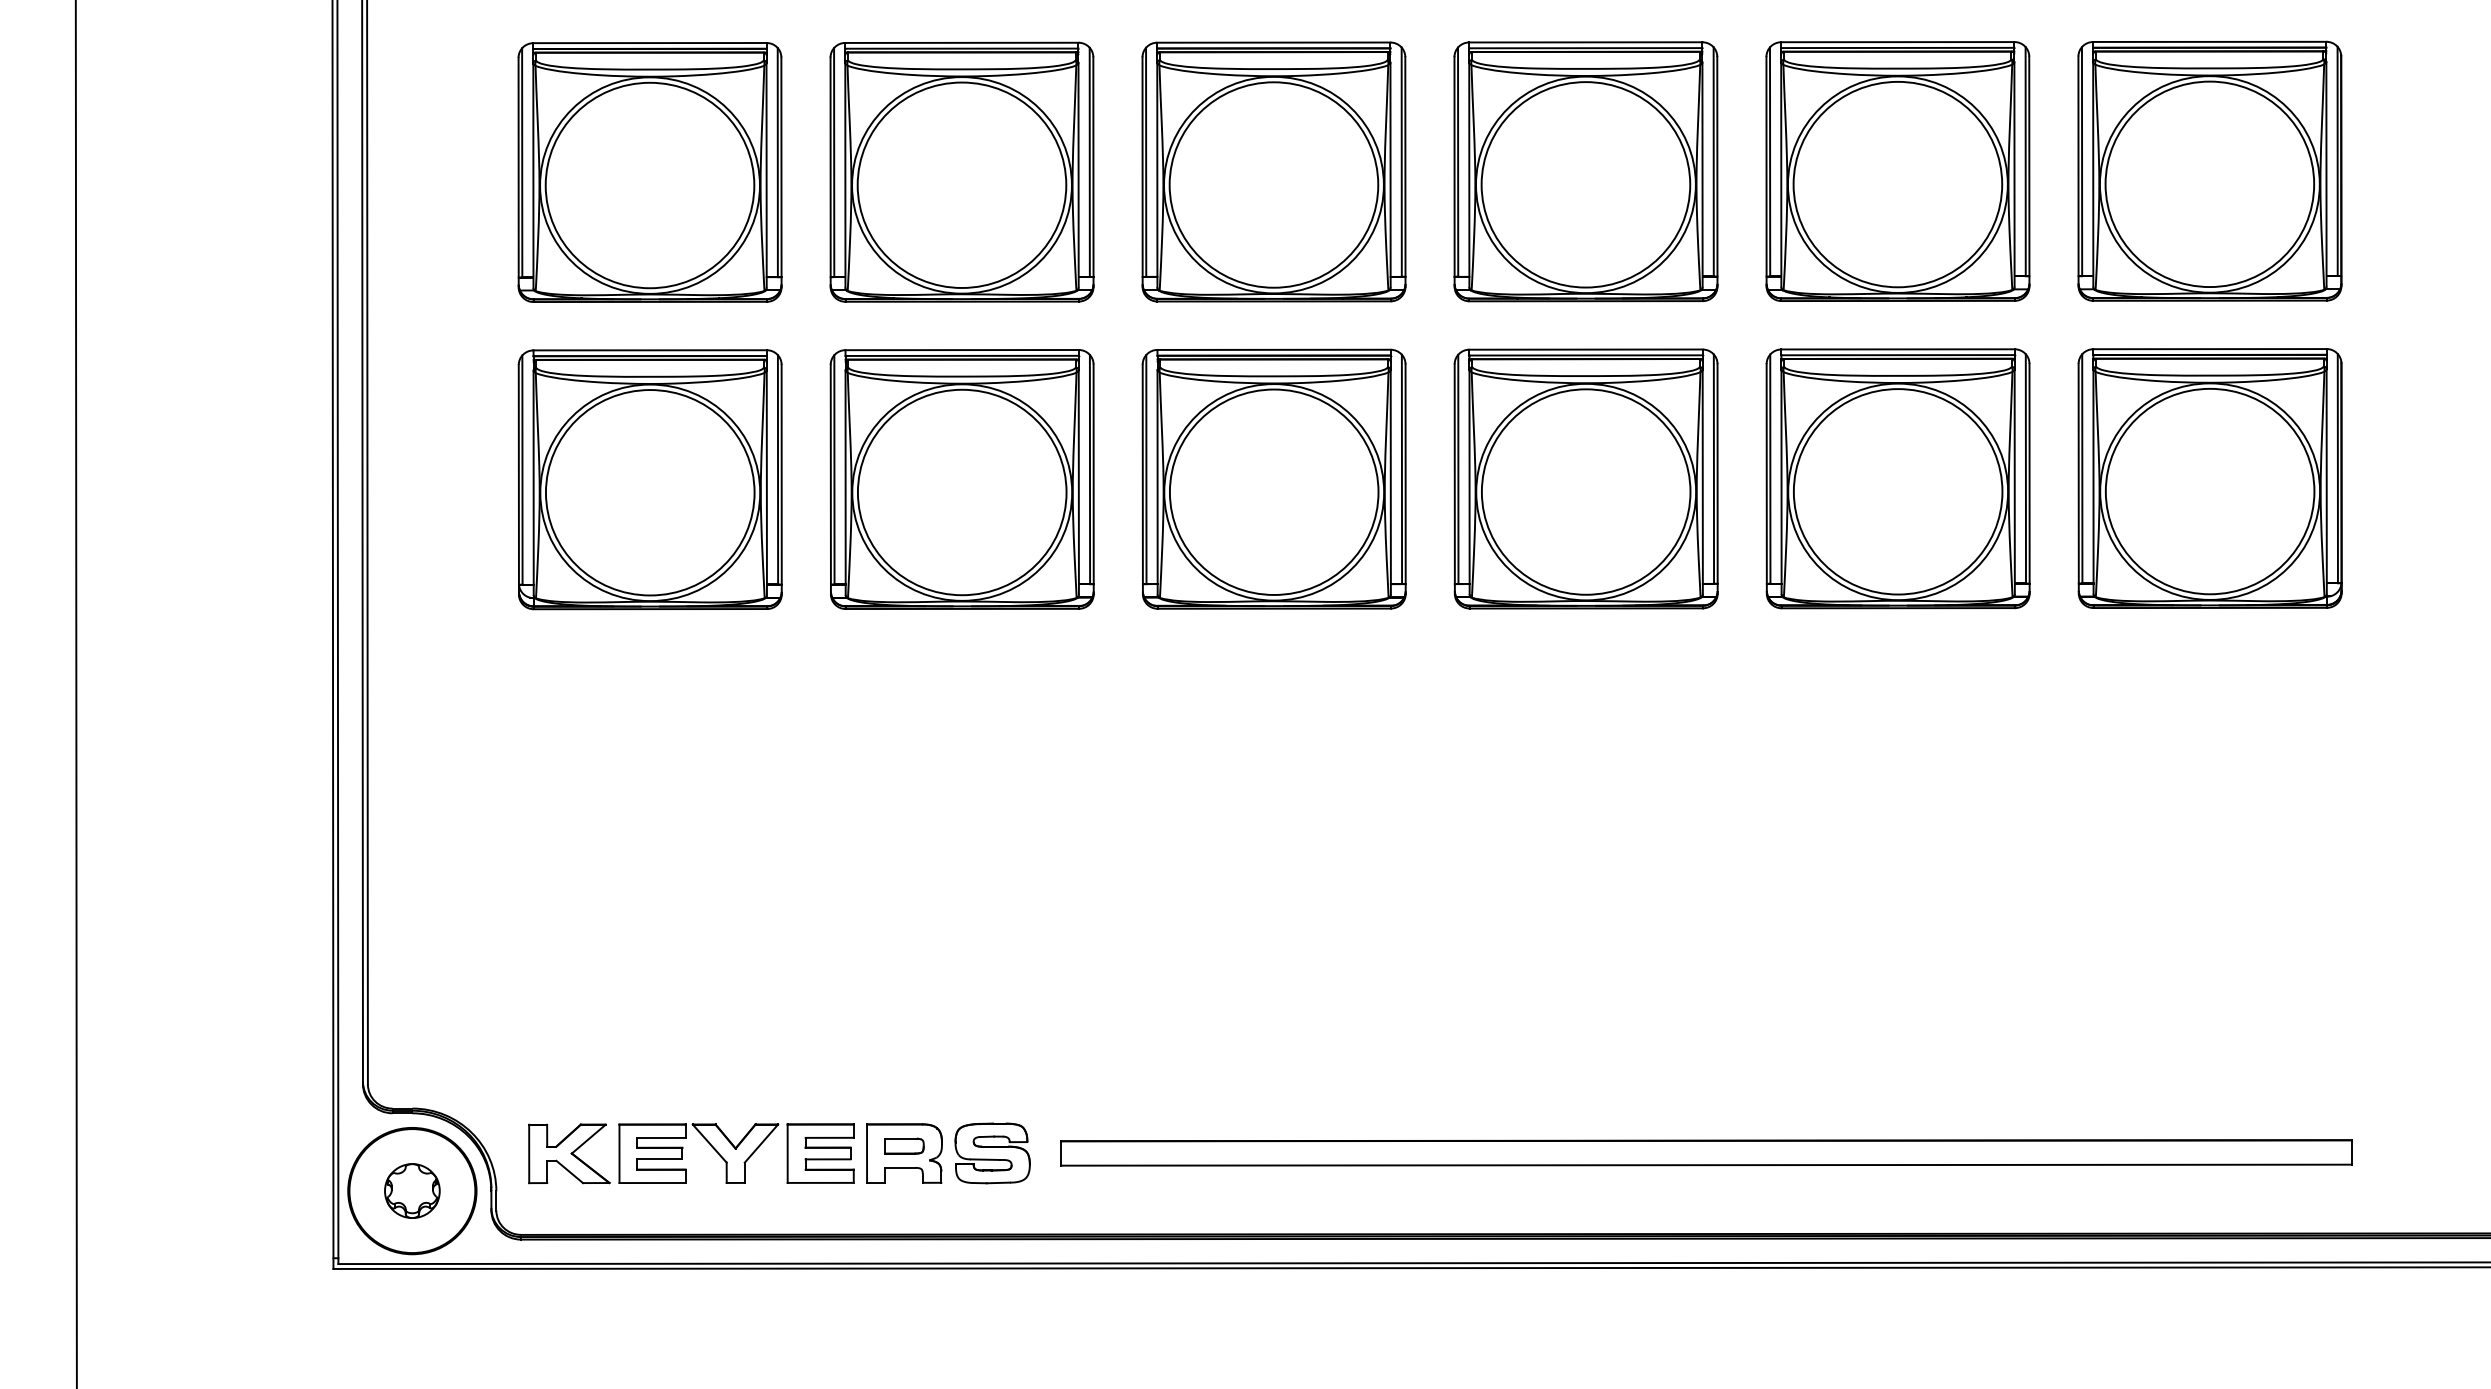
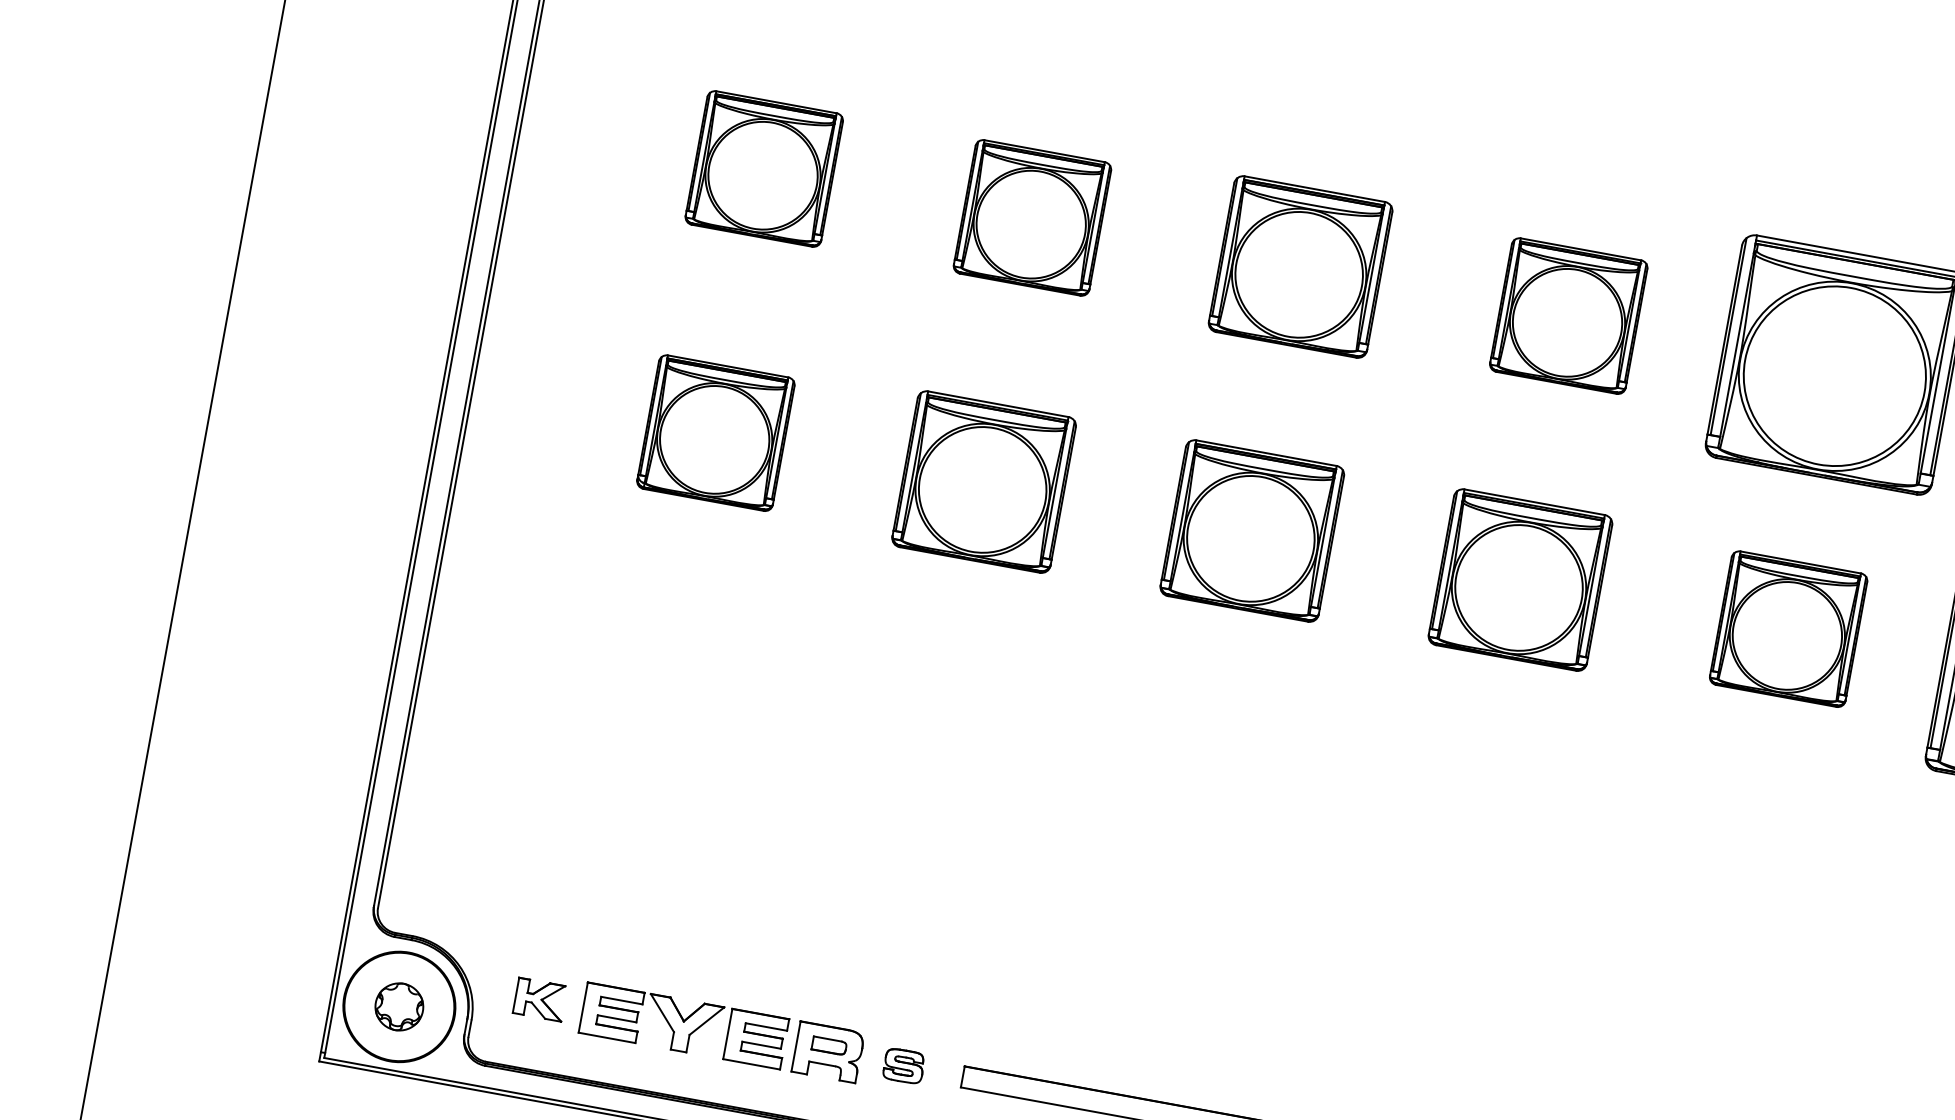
part: (961, 171) -> (1032, 217), size x0.6
part: (1273, 171) -> (1300, 266), size x0.7
part: (1585, 171) -> (1568, 315), size x0.6
part: (649, 172) -> (763, 168), size x0.6
part: (1273, 478) -> (1251, 530), size x0.7
part: (1585, 478) -> (1520, 579), size x0.7
part: (1897, 478) -> (1788, 628), size x0.6
part: (649, 479) -> (715, 432), size x0.6
part: (961, 479) -> (983, 482), size x0.7
part: (569, 1153) -> (540, 999), size x0.7
part: (992, 1153) -> (903, 1066), size x0.6

